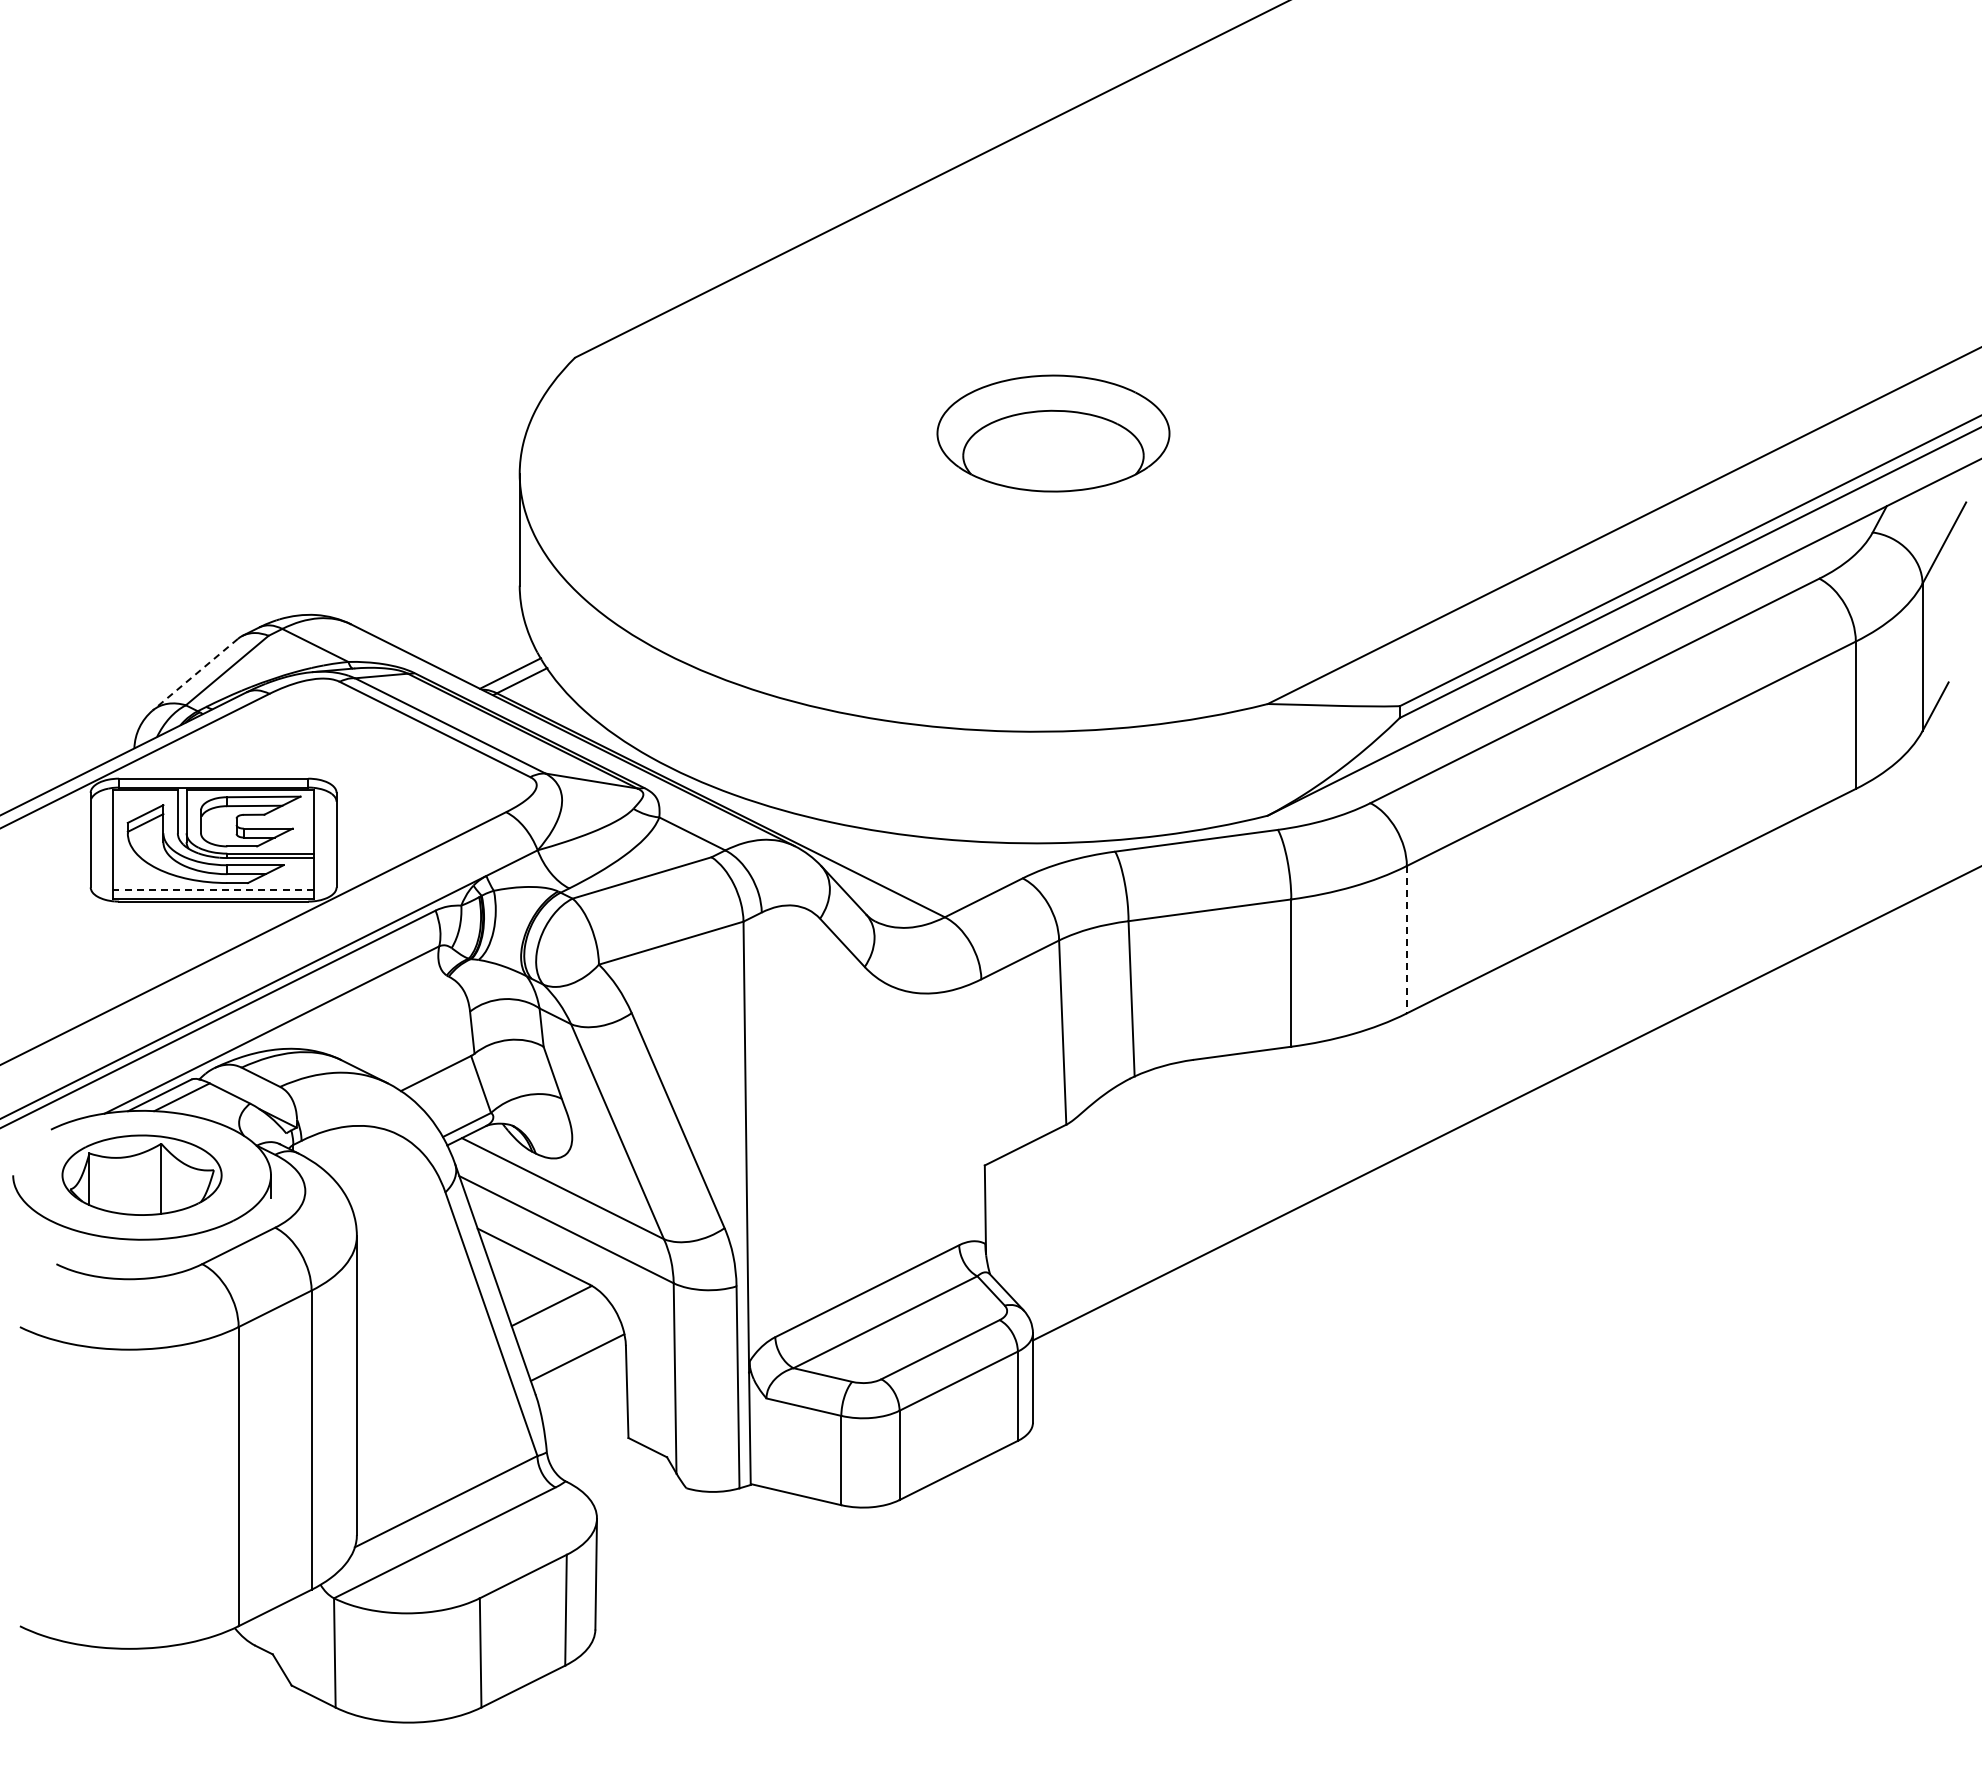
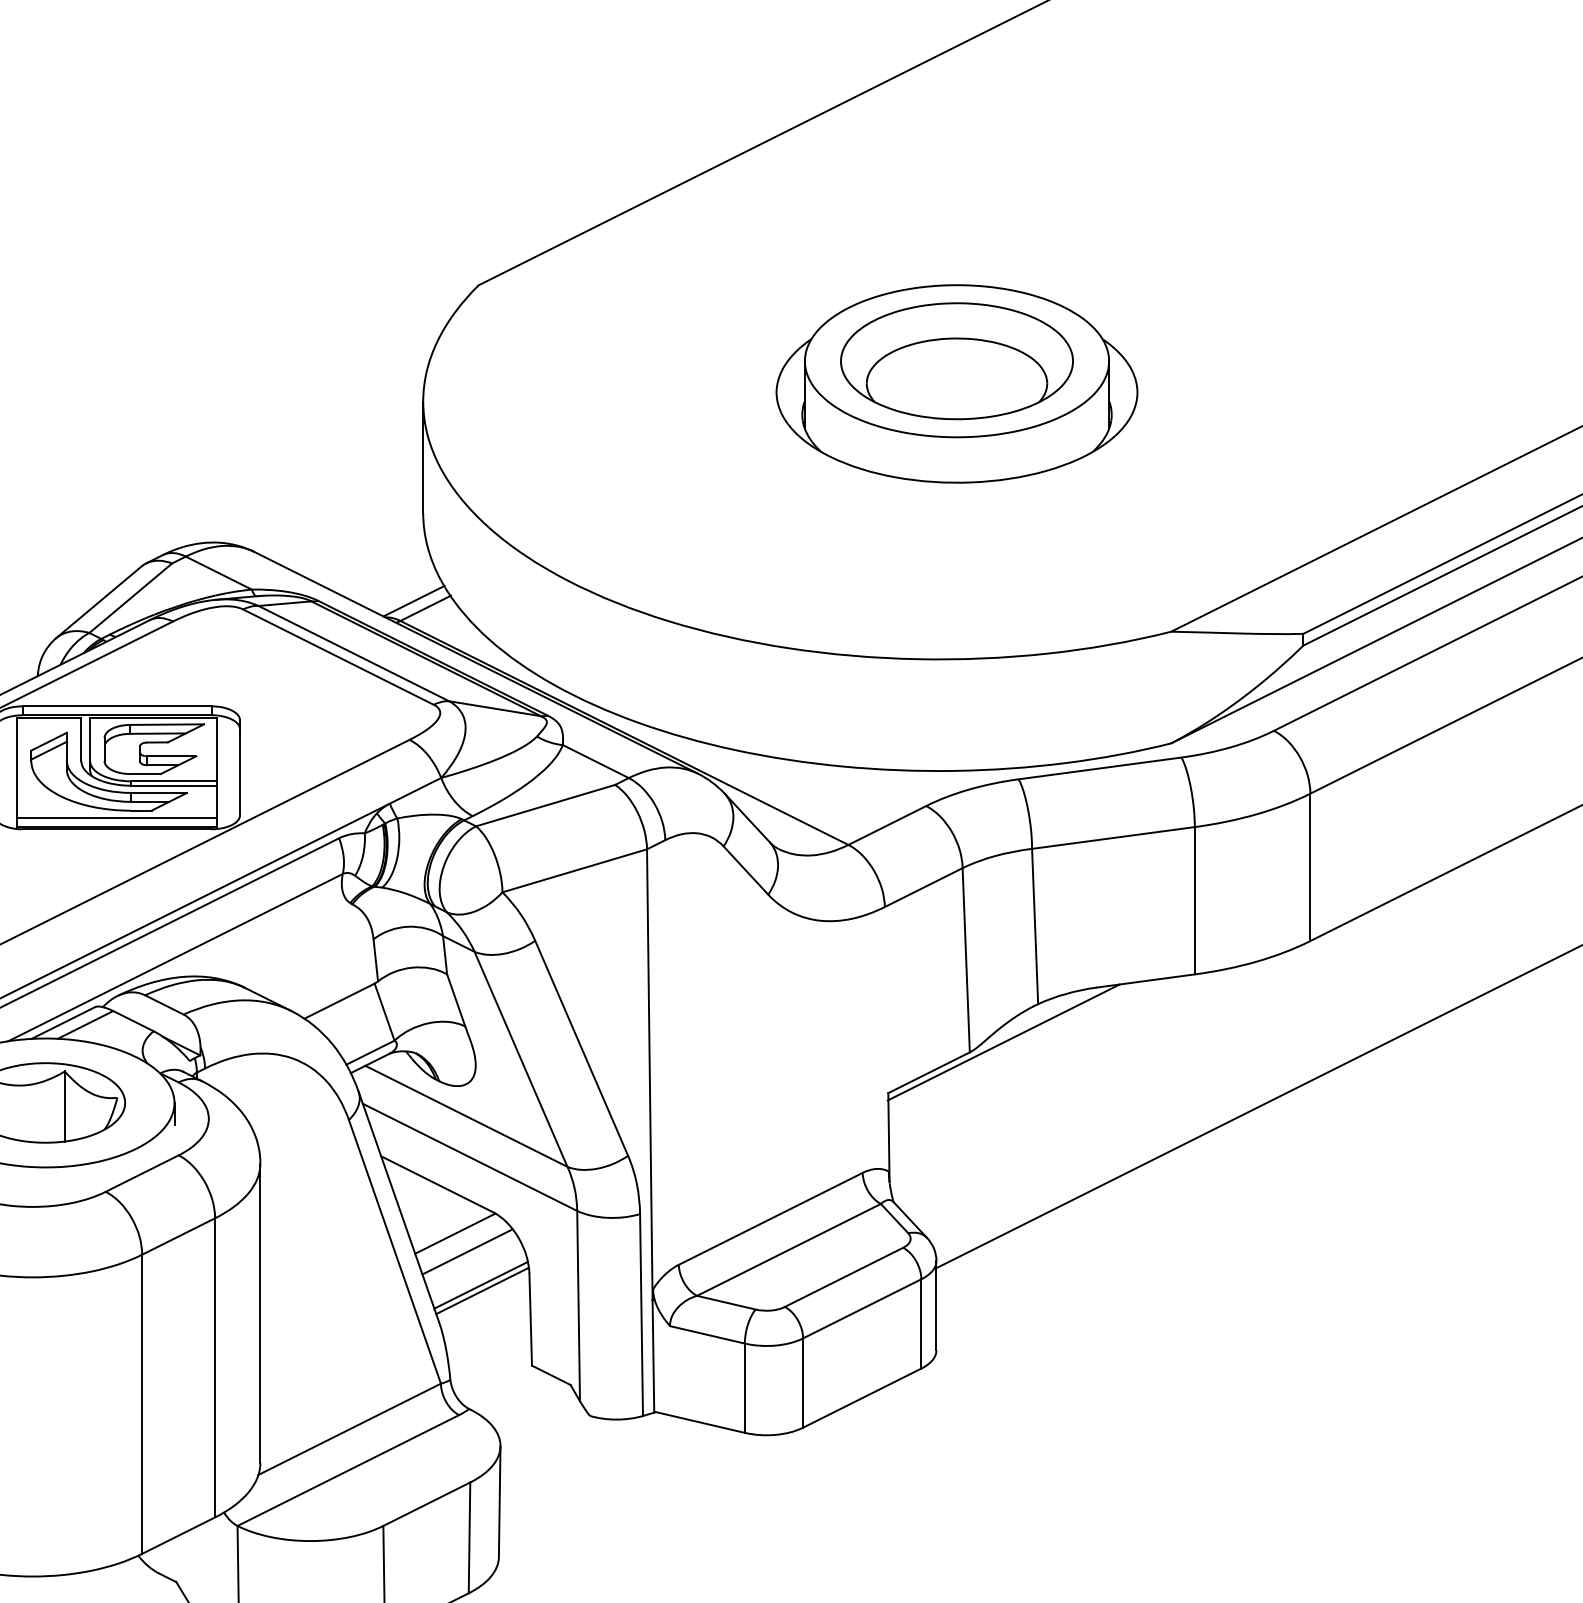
part: (1053, 455) -> (957, 383), added
line: (195, 674) -> (99, 602), dashed -> solid
line: (213, 890) -> (117, 818), dashed -> solid
line: (1406, 939) -> (1310, 867), dashed -> solid
line: (1100, 1114) -> (1004, 1042), added
line: (563, 1323) -> (467, 1251), added
line: (578, 1363) -> (482, 1291), added

